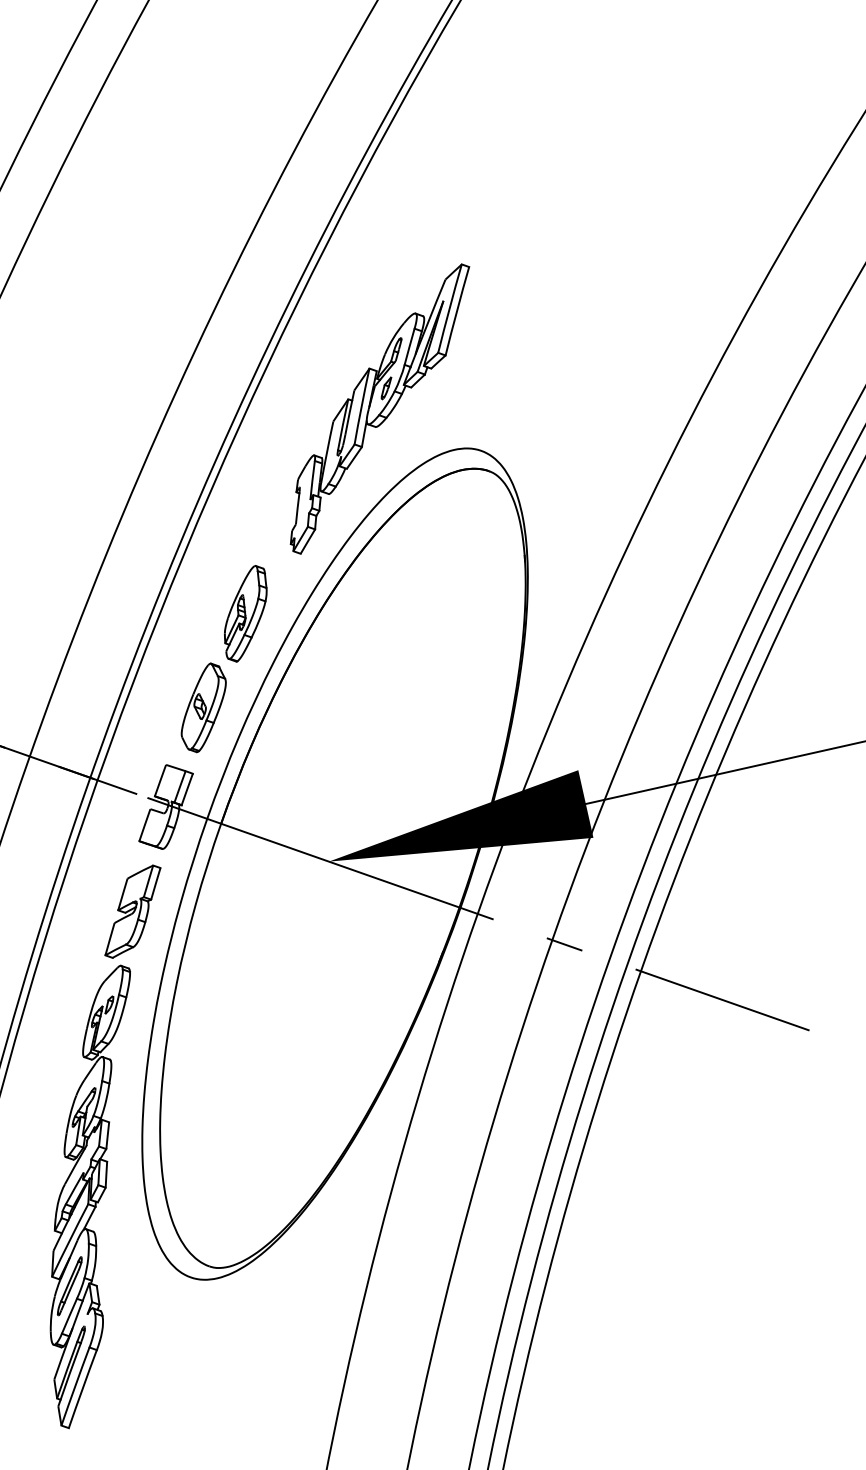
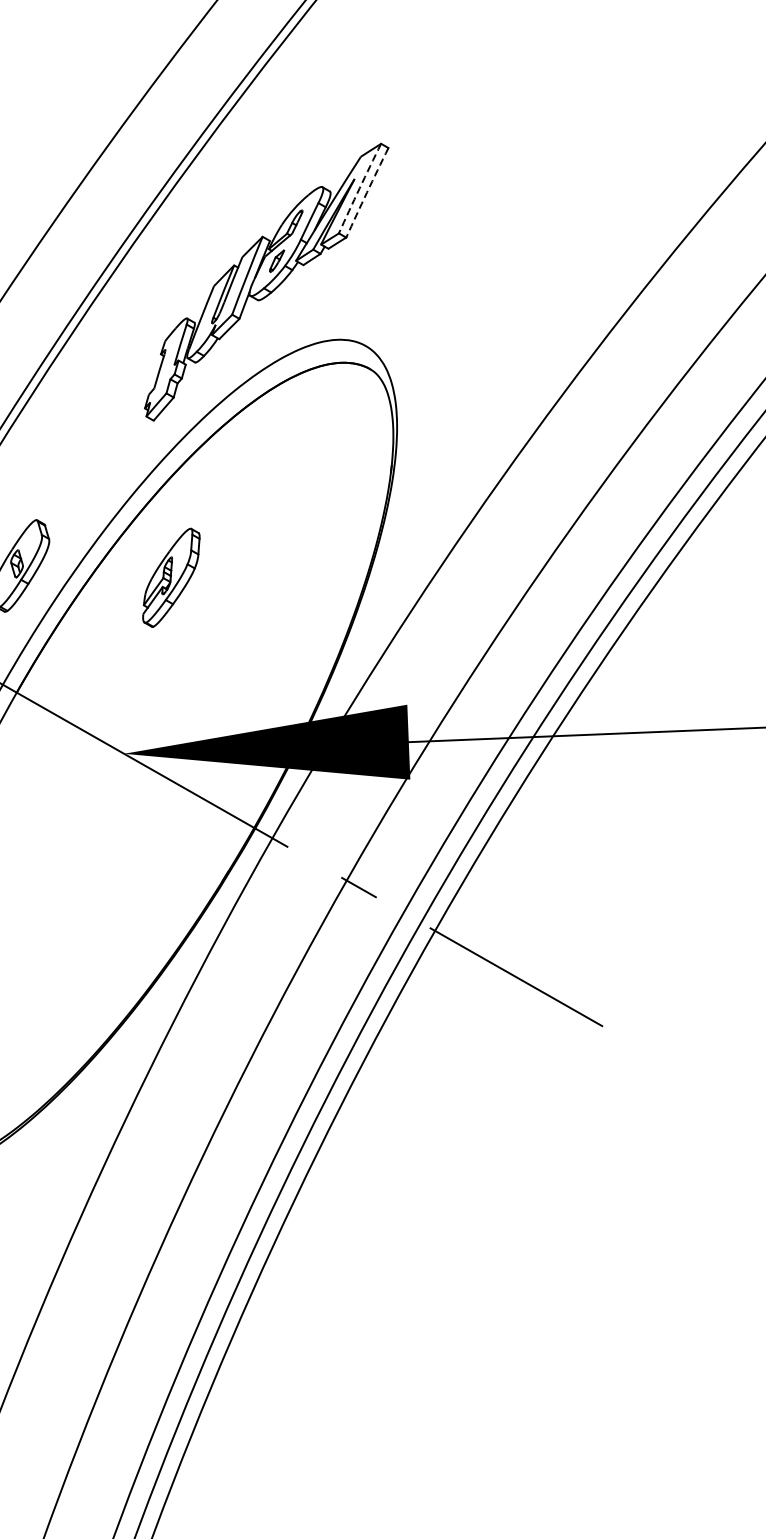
arc: (449, 308) -> (359, 188), solid -> dashed
arc: (457, 311) -> (367, 193), solid -> dashed
part: (245, 613) -> (171, 577), moved

